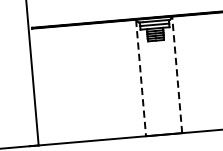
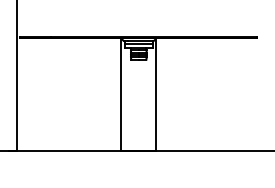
line: (177, 73) -> (156, 93), dashed -> solid
line: (141, 78) -> (121, 94), dashed -> solid

